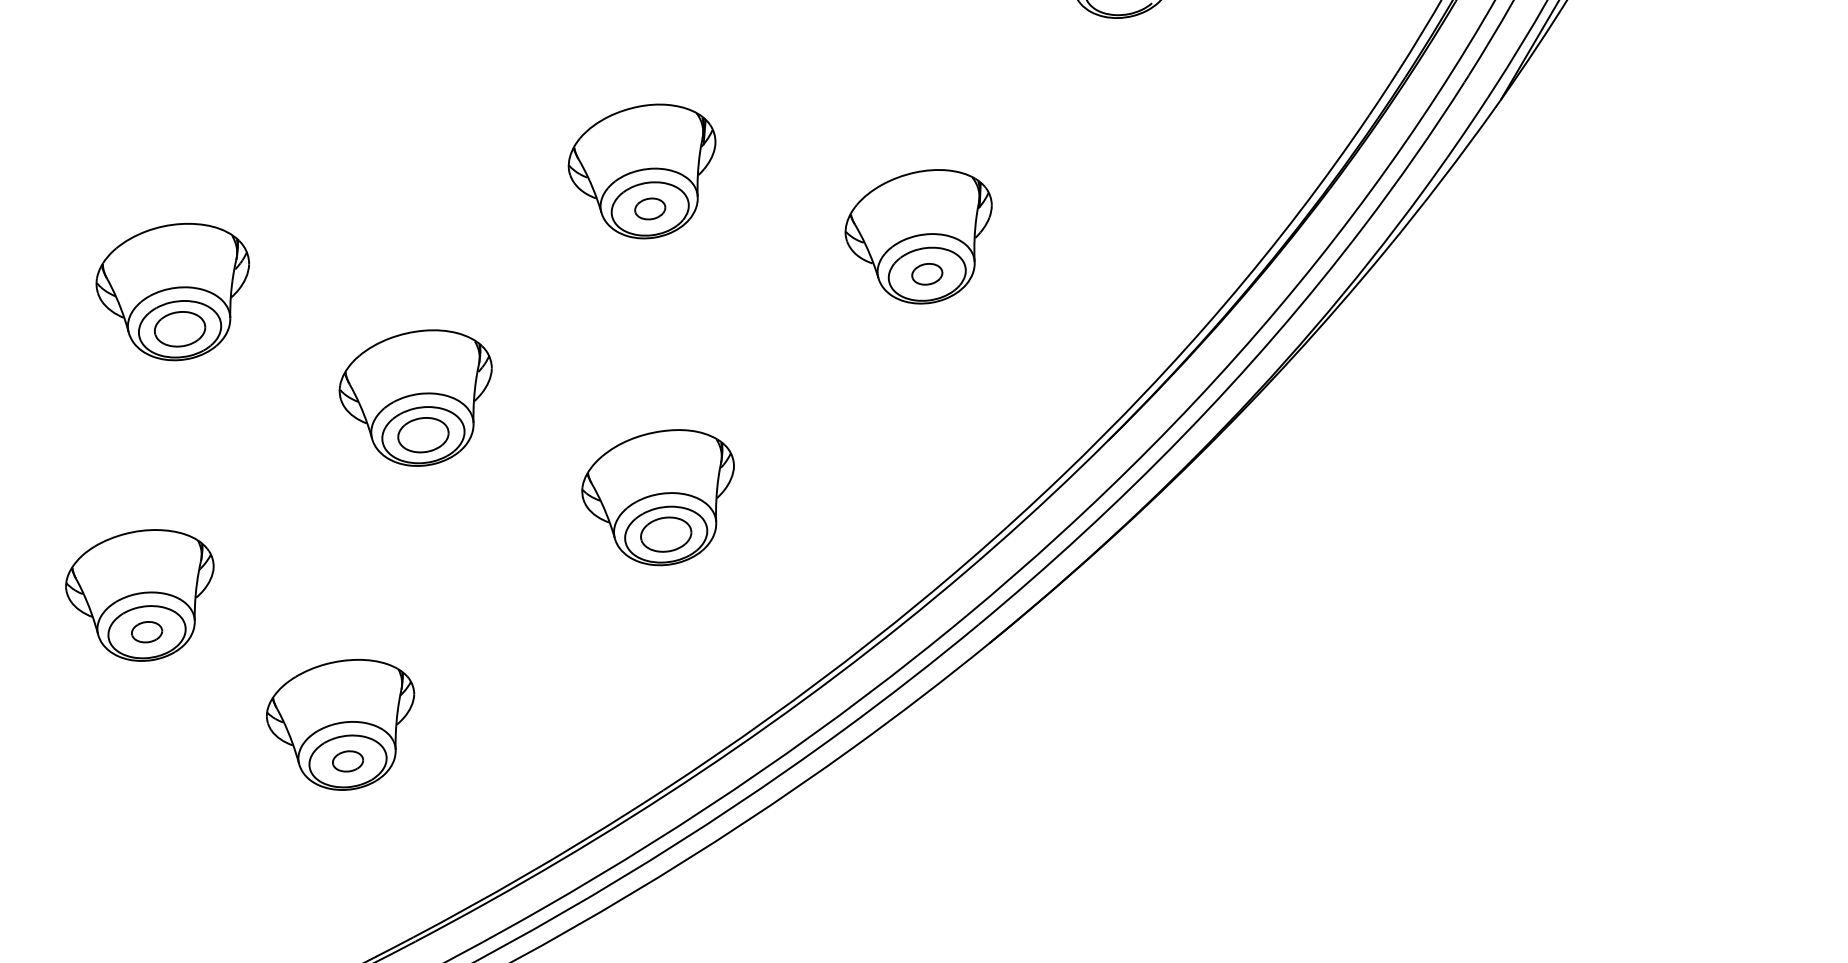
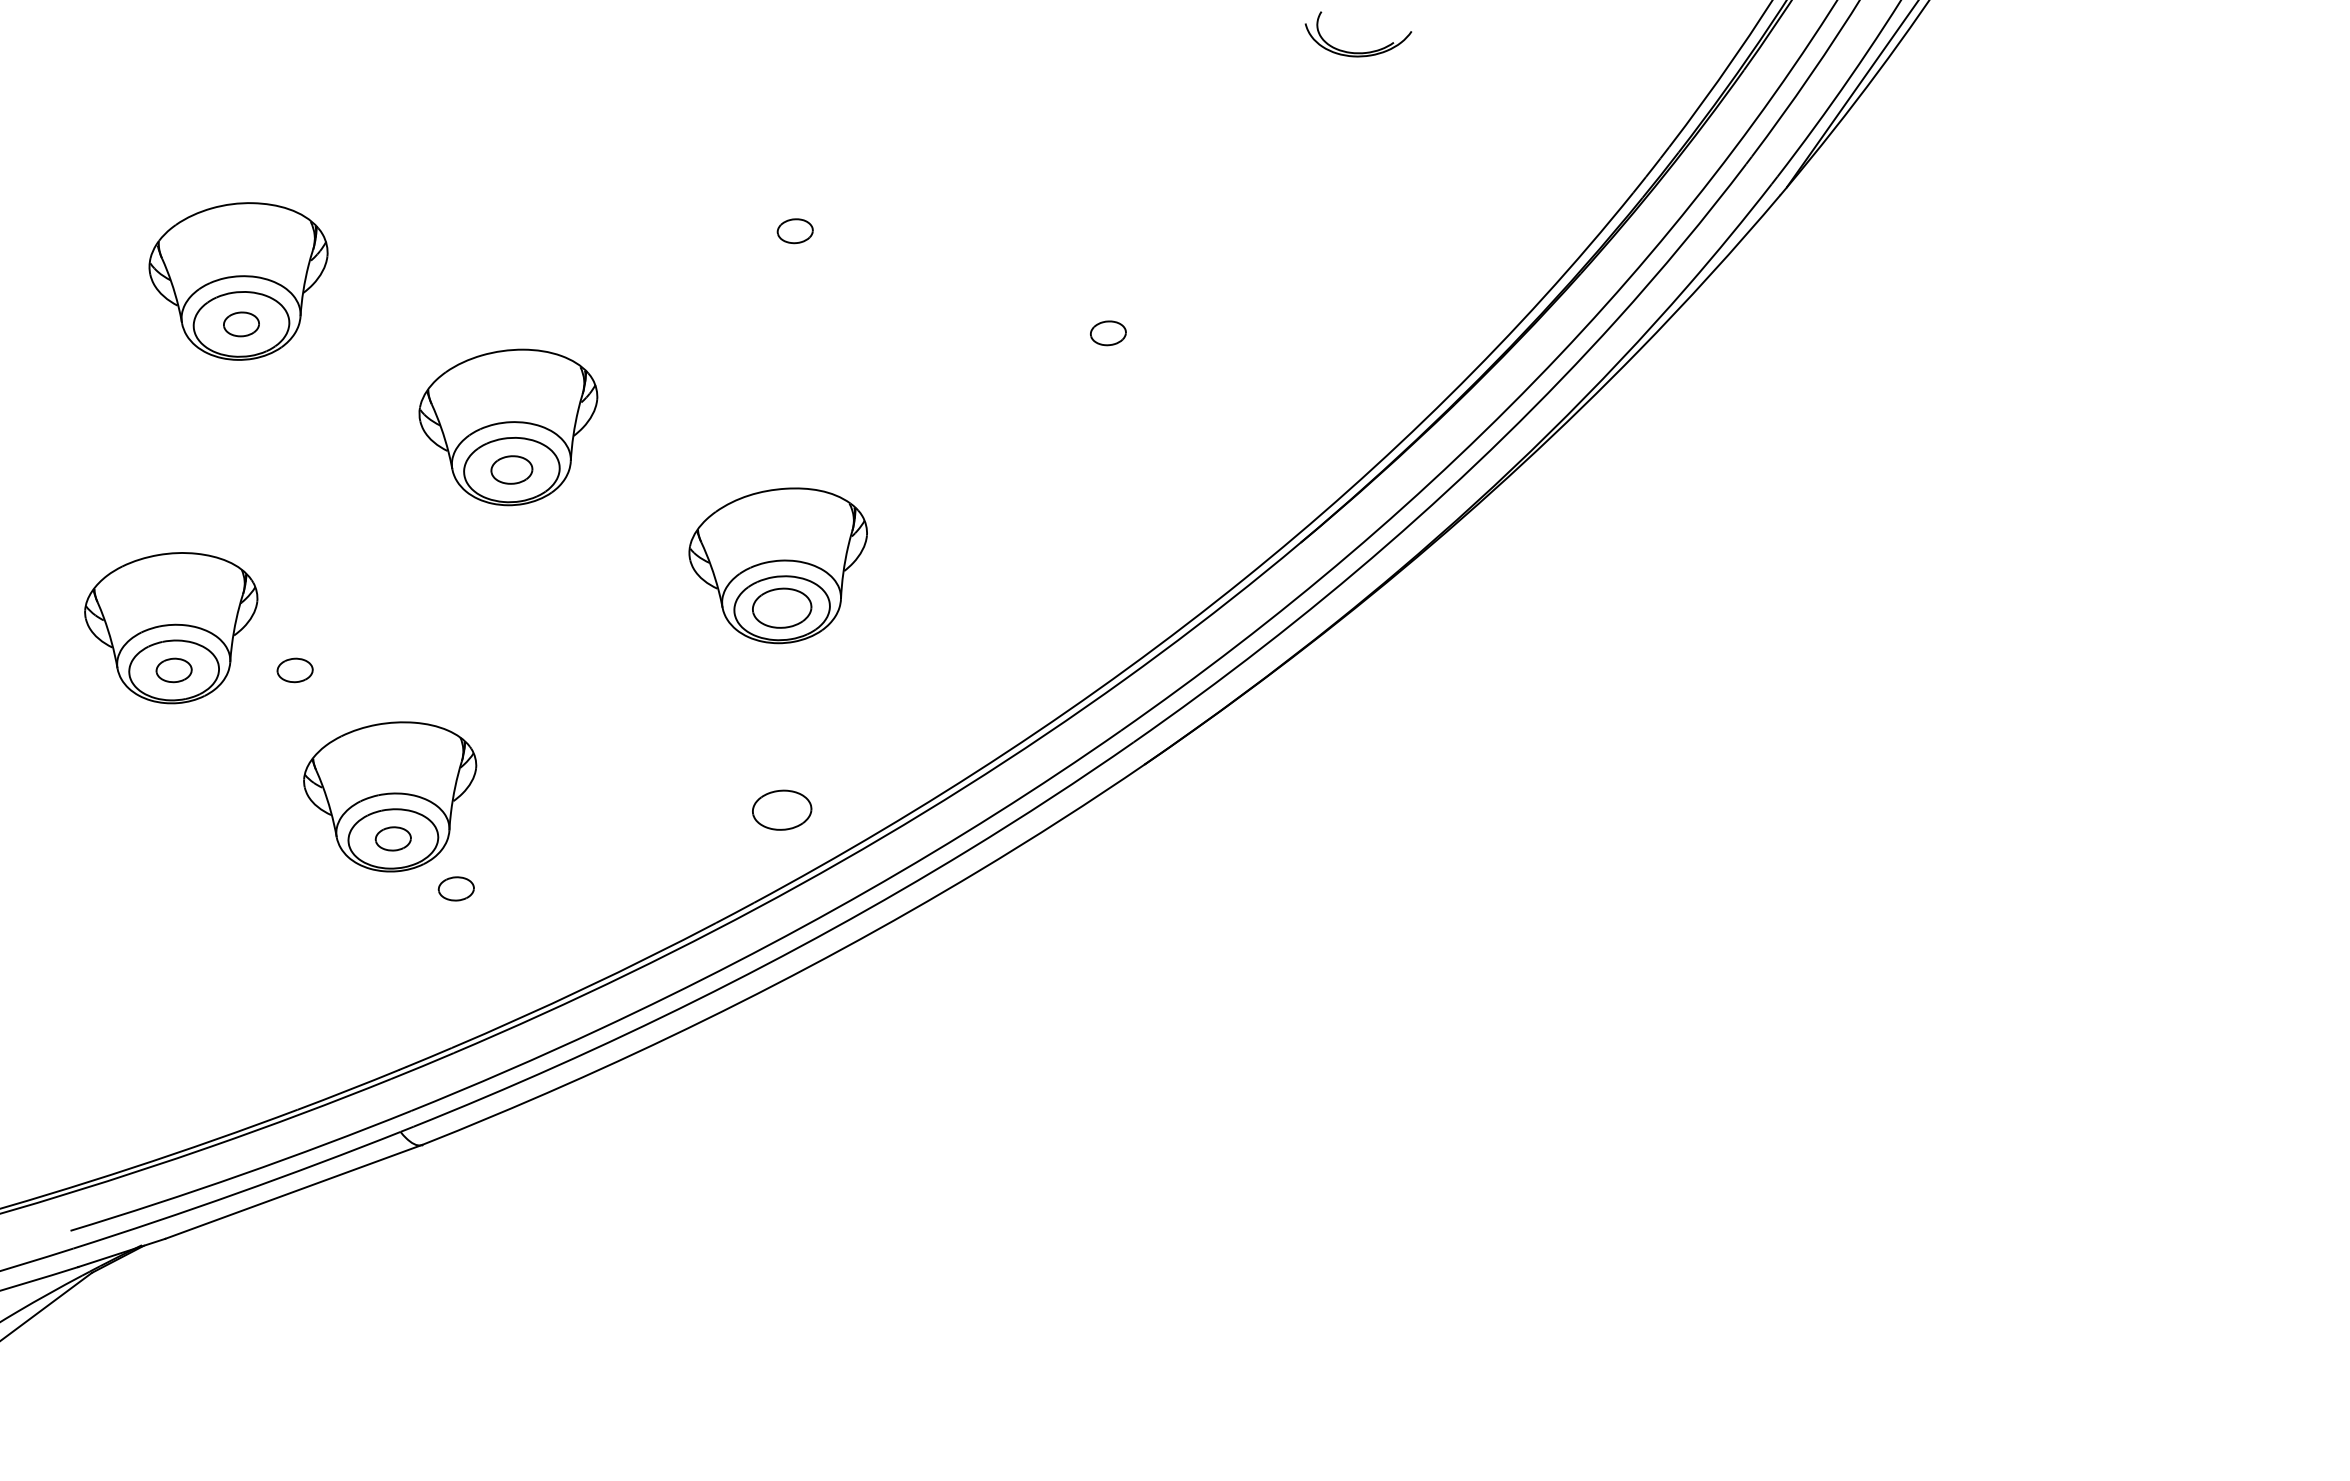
part: (642, 171) -> (790, 187), removed
part: (919, 236) -> (1103, 289), removed
part: (180, 329) -> (241, 324), size x0.6
part: (423, 434) -> (511, 469), size x0.7
part: (250, 623) -> (294, 670), added
part: (681, 707) -> (782, 809), added
part: (405, 799) -> (455, 888), added

